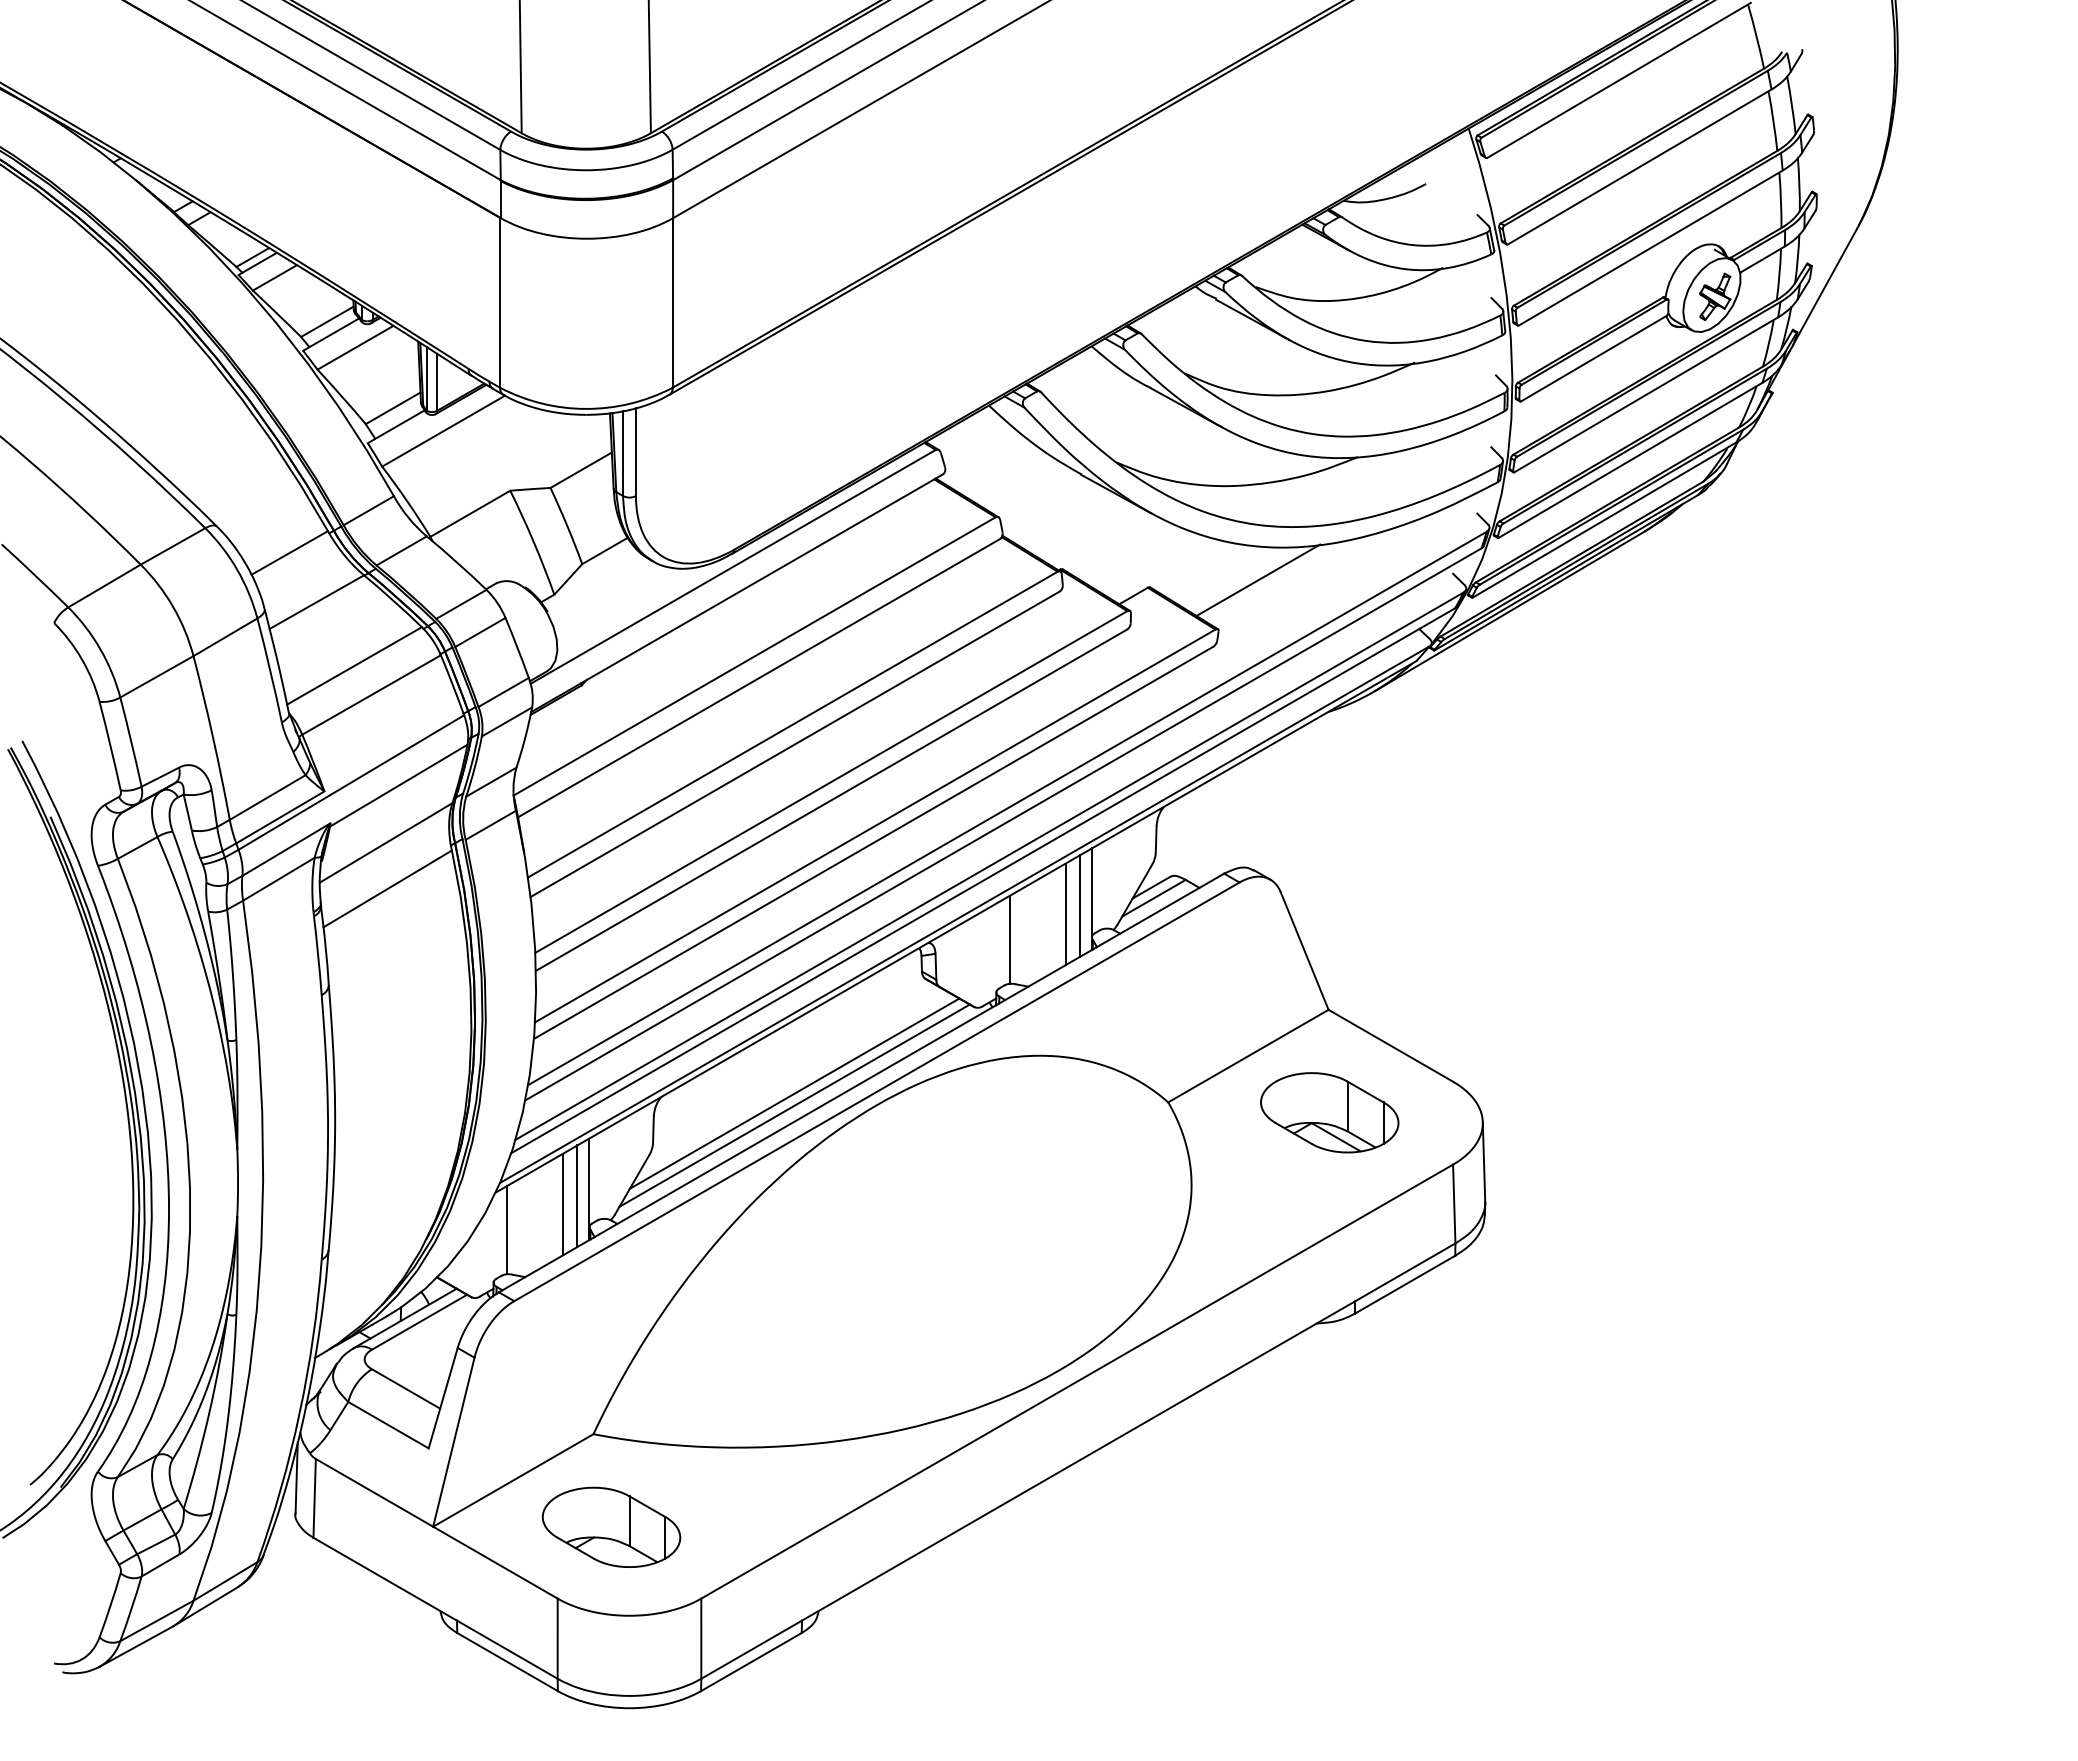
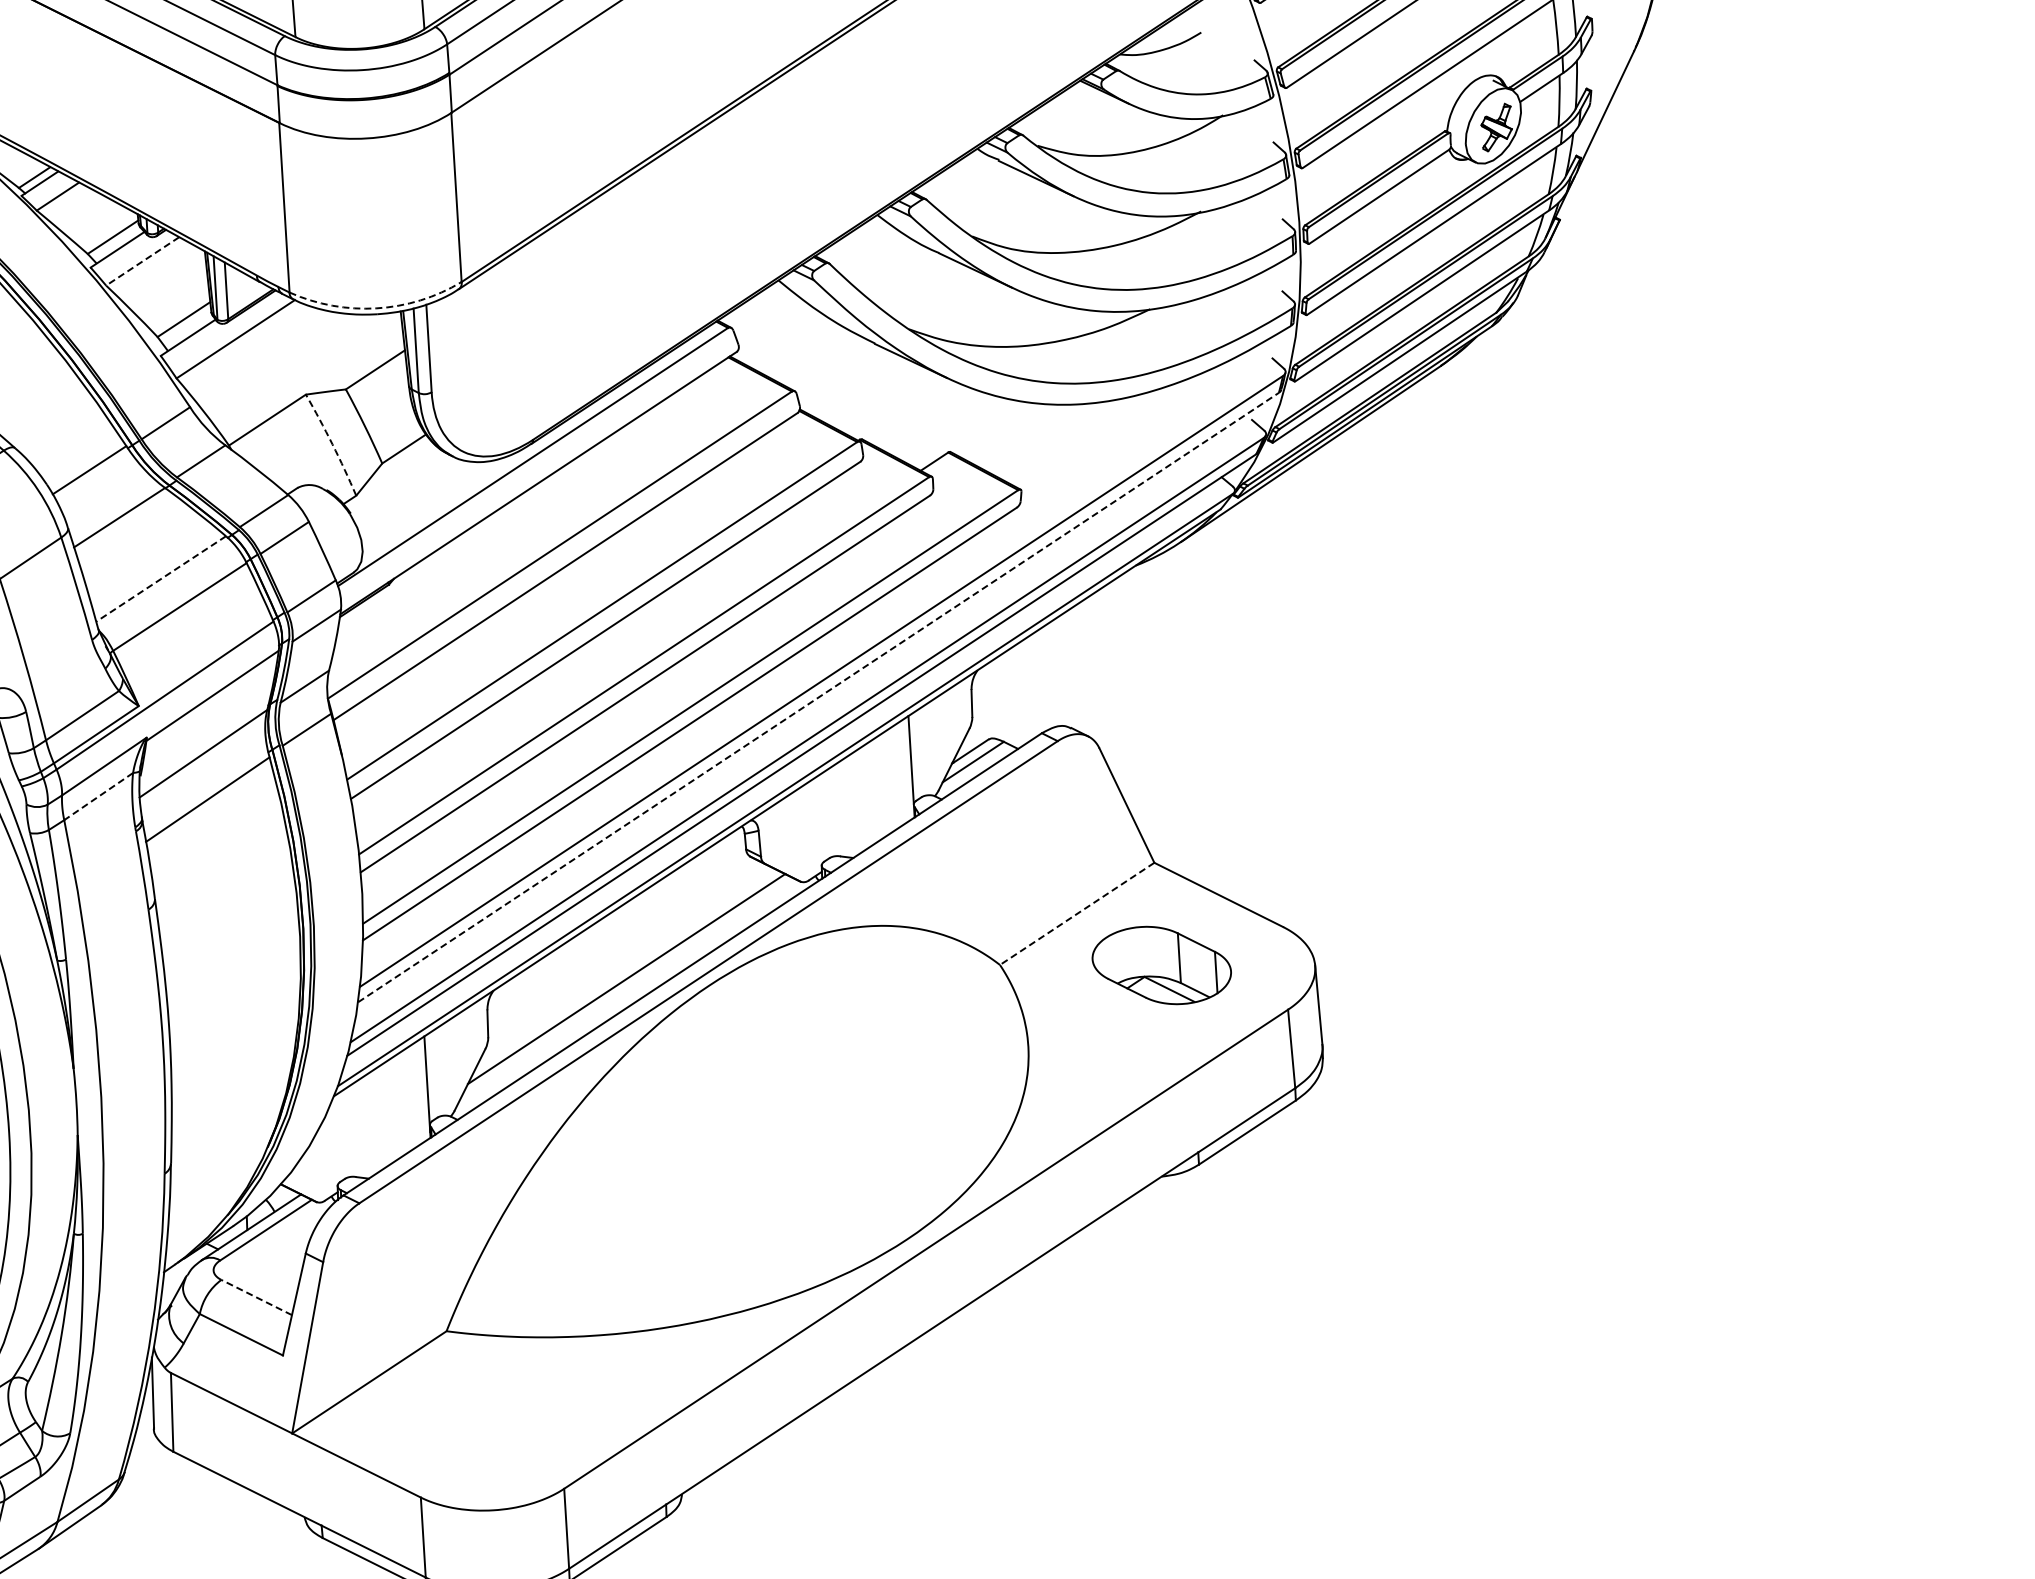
line: (355, 347) -> (142, 261), solid -> dashed
arc: (586, 408) -> (376, 307), solid -> dashed
arc: (533, 542) -> (332, 444), solid -> dashed
line: (1258, 579) -> (1058, 437), removed
line: (354, 665) -> (161, 578), solid -> dashed
line: (1003, 824) -> (818, 697), solid -> dashed
line: (278, 879) -> (98, 796), solid -> dashed
line: (1080, 905) -> (900, 773), removed
line: (1065, 914) -> (885, 783), removed
line: (1010, 939) -> (832, 812), removed
line: (1248, 1056) -> (1077, 914), solid -> dashed
line: (794, 1105) -> (627, 990), removed
line: (577, 1196) -> (416, 1094), removed
line: (563, 1204) -> (402, 1103), removed
line: (507, 1229) -> (348, 1132), removed
line: (405, 1388) -> (256, 1297), solid -> dashed
part: (611, 1526) -> (470, 1422), removed

